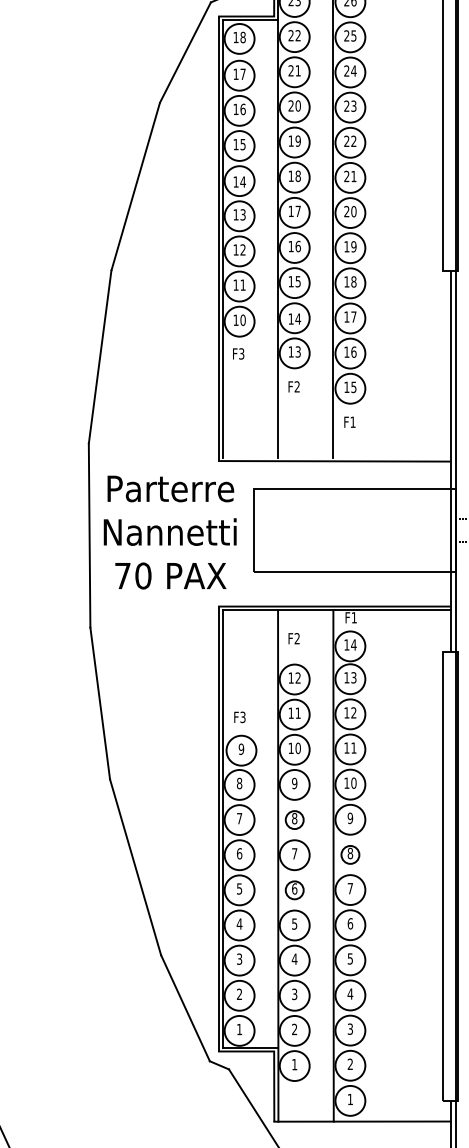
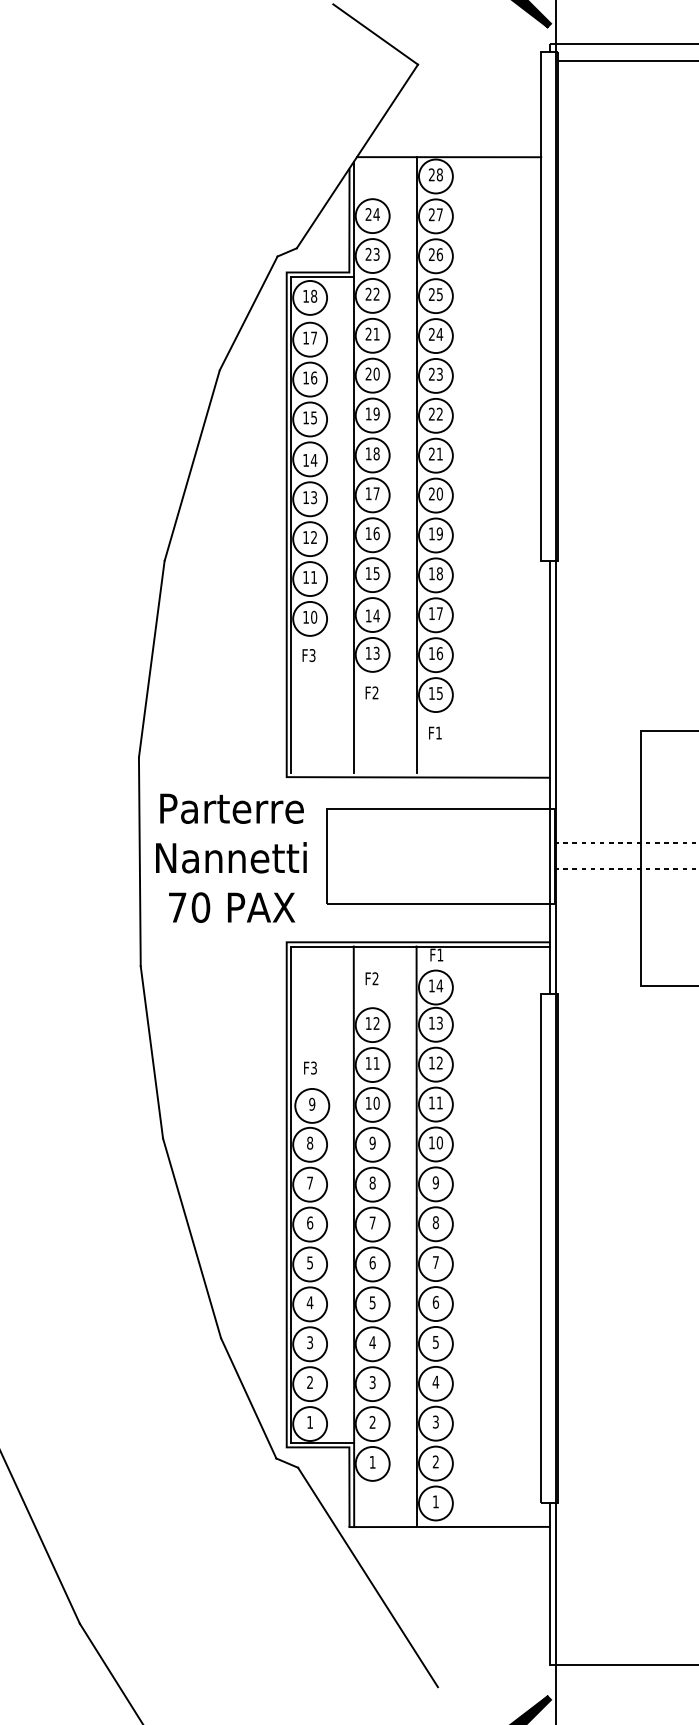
circle: (294, 819) -> (372, 1184), size x1.67
circle: (350, 855) -> (435, 1224), size x1.67
circle: (294, 890) -> (372, 1264), size x1.67

